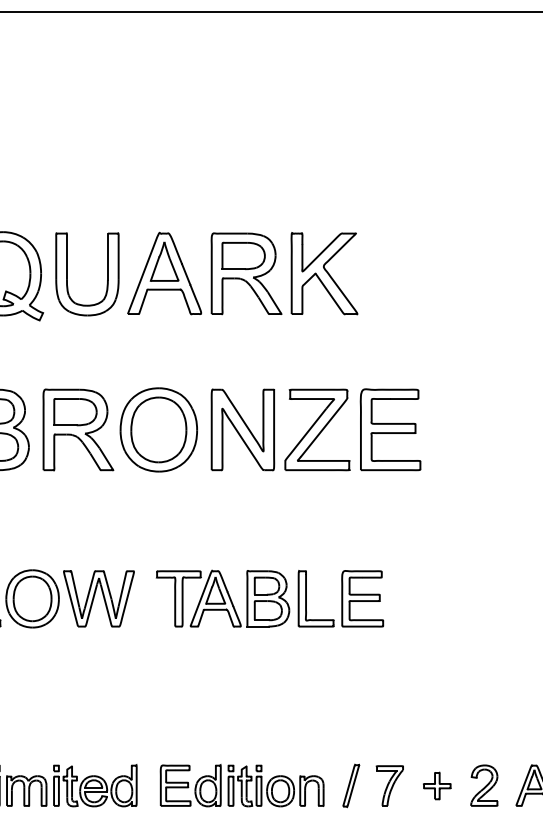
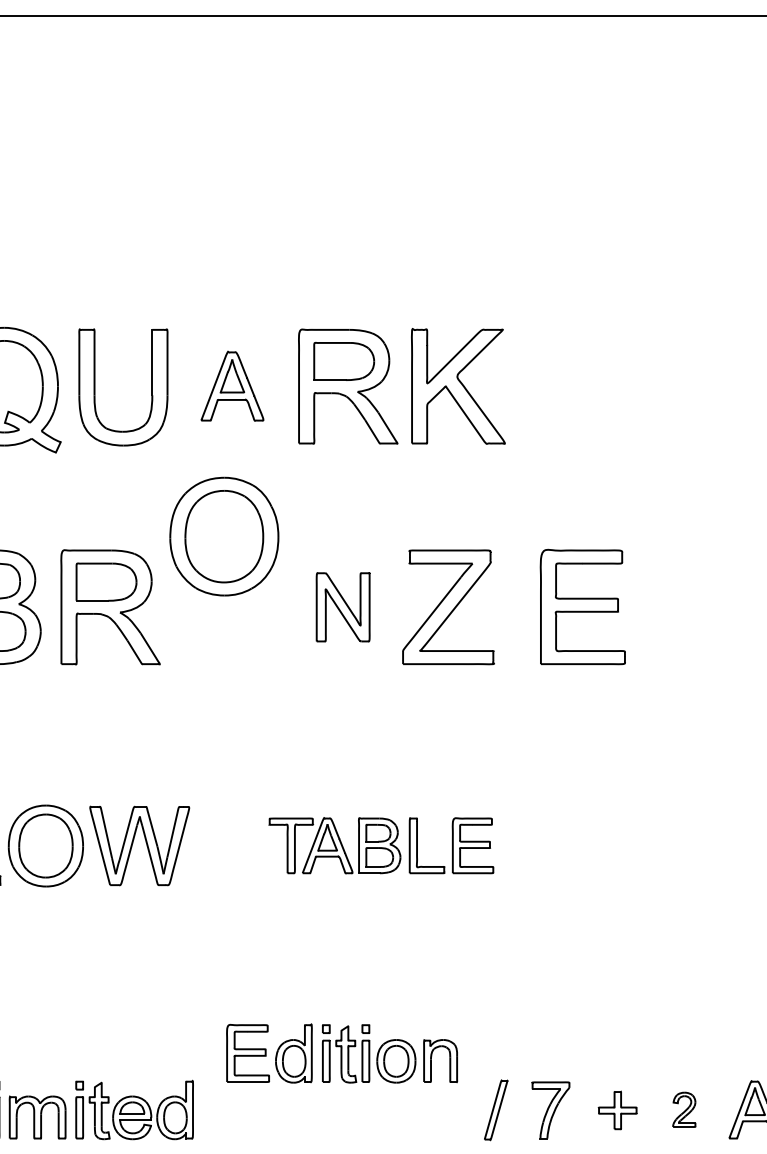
part: (164, 273) -> (232, 386), size x0.6
part: (158, 429) -> (223, 536), moved
part: (242, 429) -> (342, 606), size x0.6
part: (390, 429) -> (582, 606), moved
part: (269, 598) -> (380, 845), size x0.7
part: (241, 785) -> (341, 1053), moved
part: (484, 785) -> (684, 1109), size x0.6

